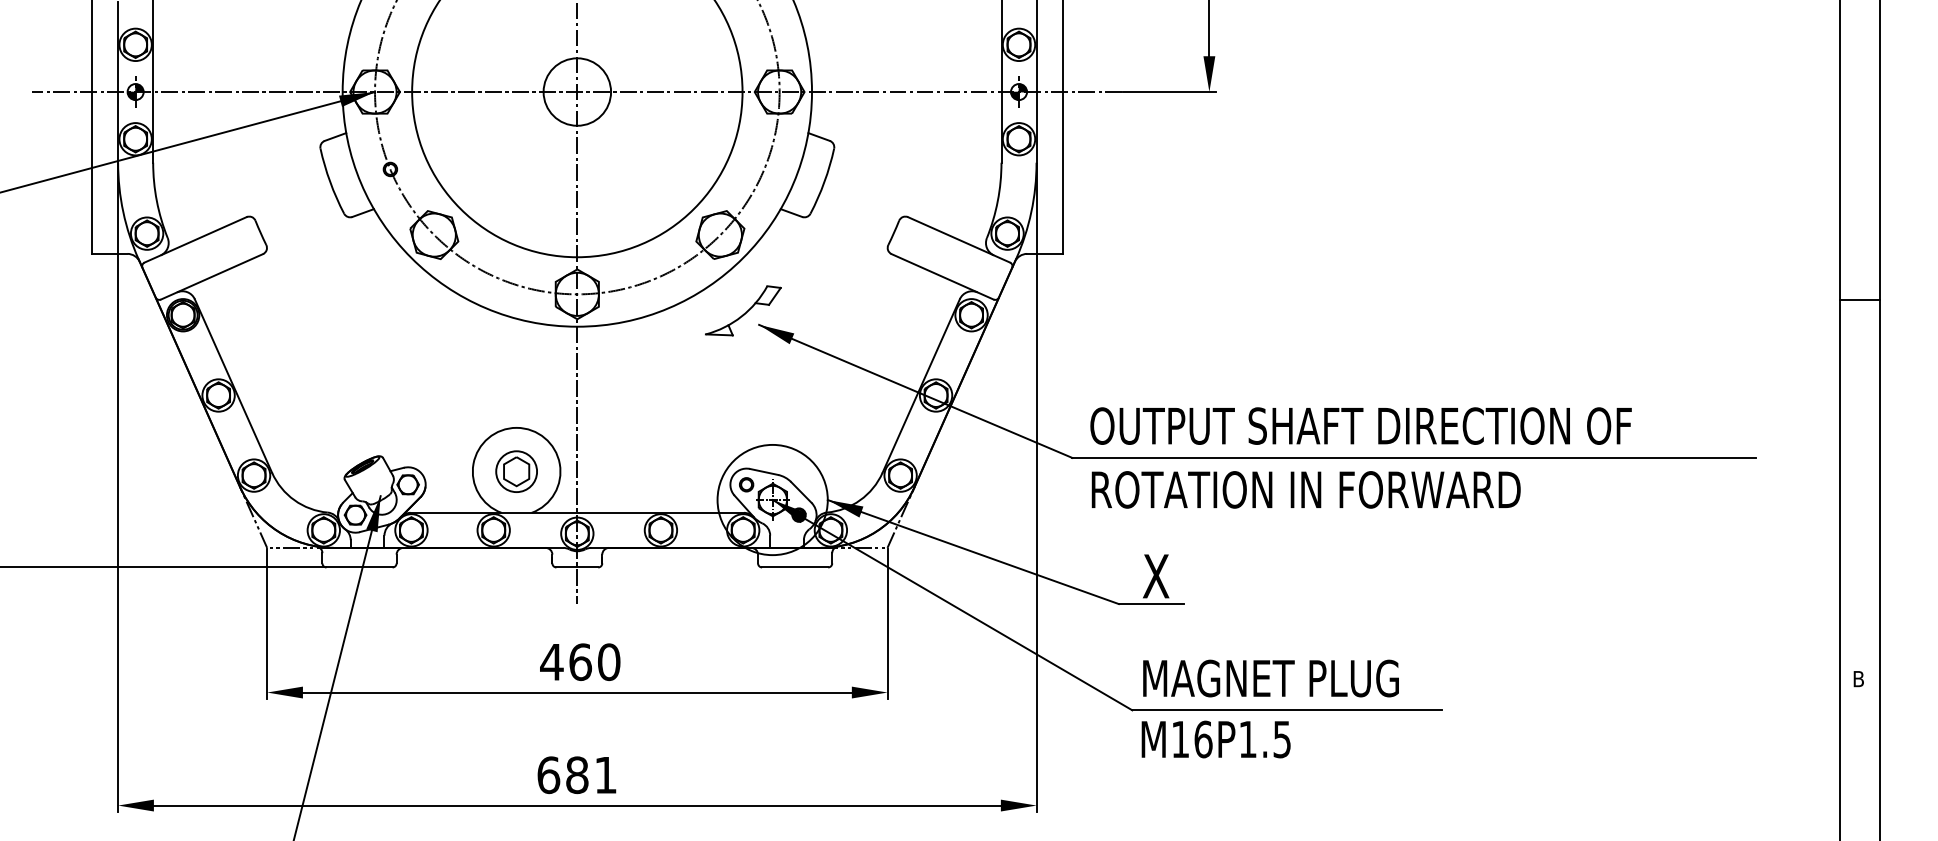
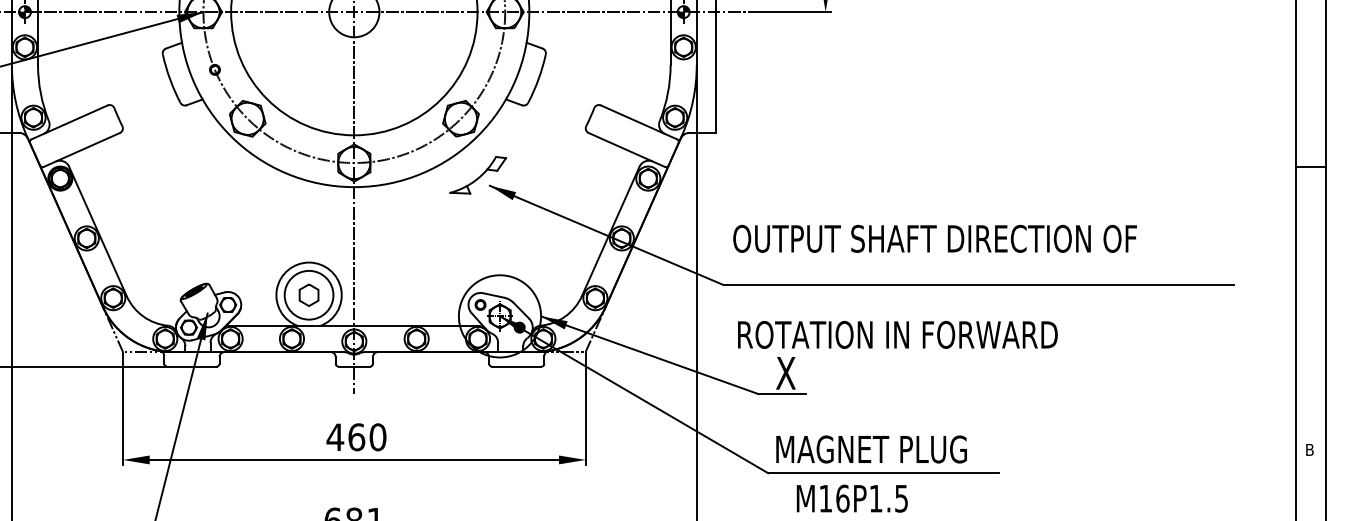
text: (1360, 425) -> (934, 238), moved
circle: (516, 471) -> (308, 295), size x1.6
text: (1305, 489) -> (897, 334), moved
text: (1215, 739) -> (851, 498), moved

